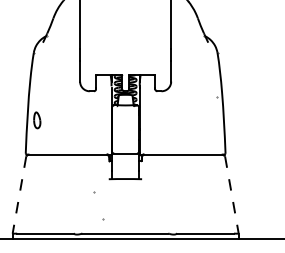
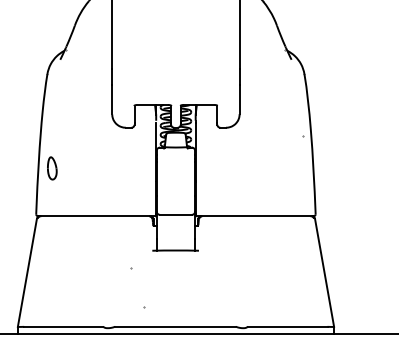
line: (19, 195) -> (27, 273), dashed -> solid
line: (231, 195) -> (324, 273), dashed -> solid

